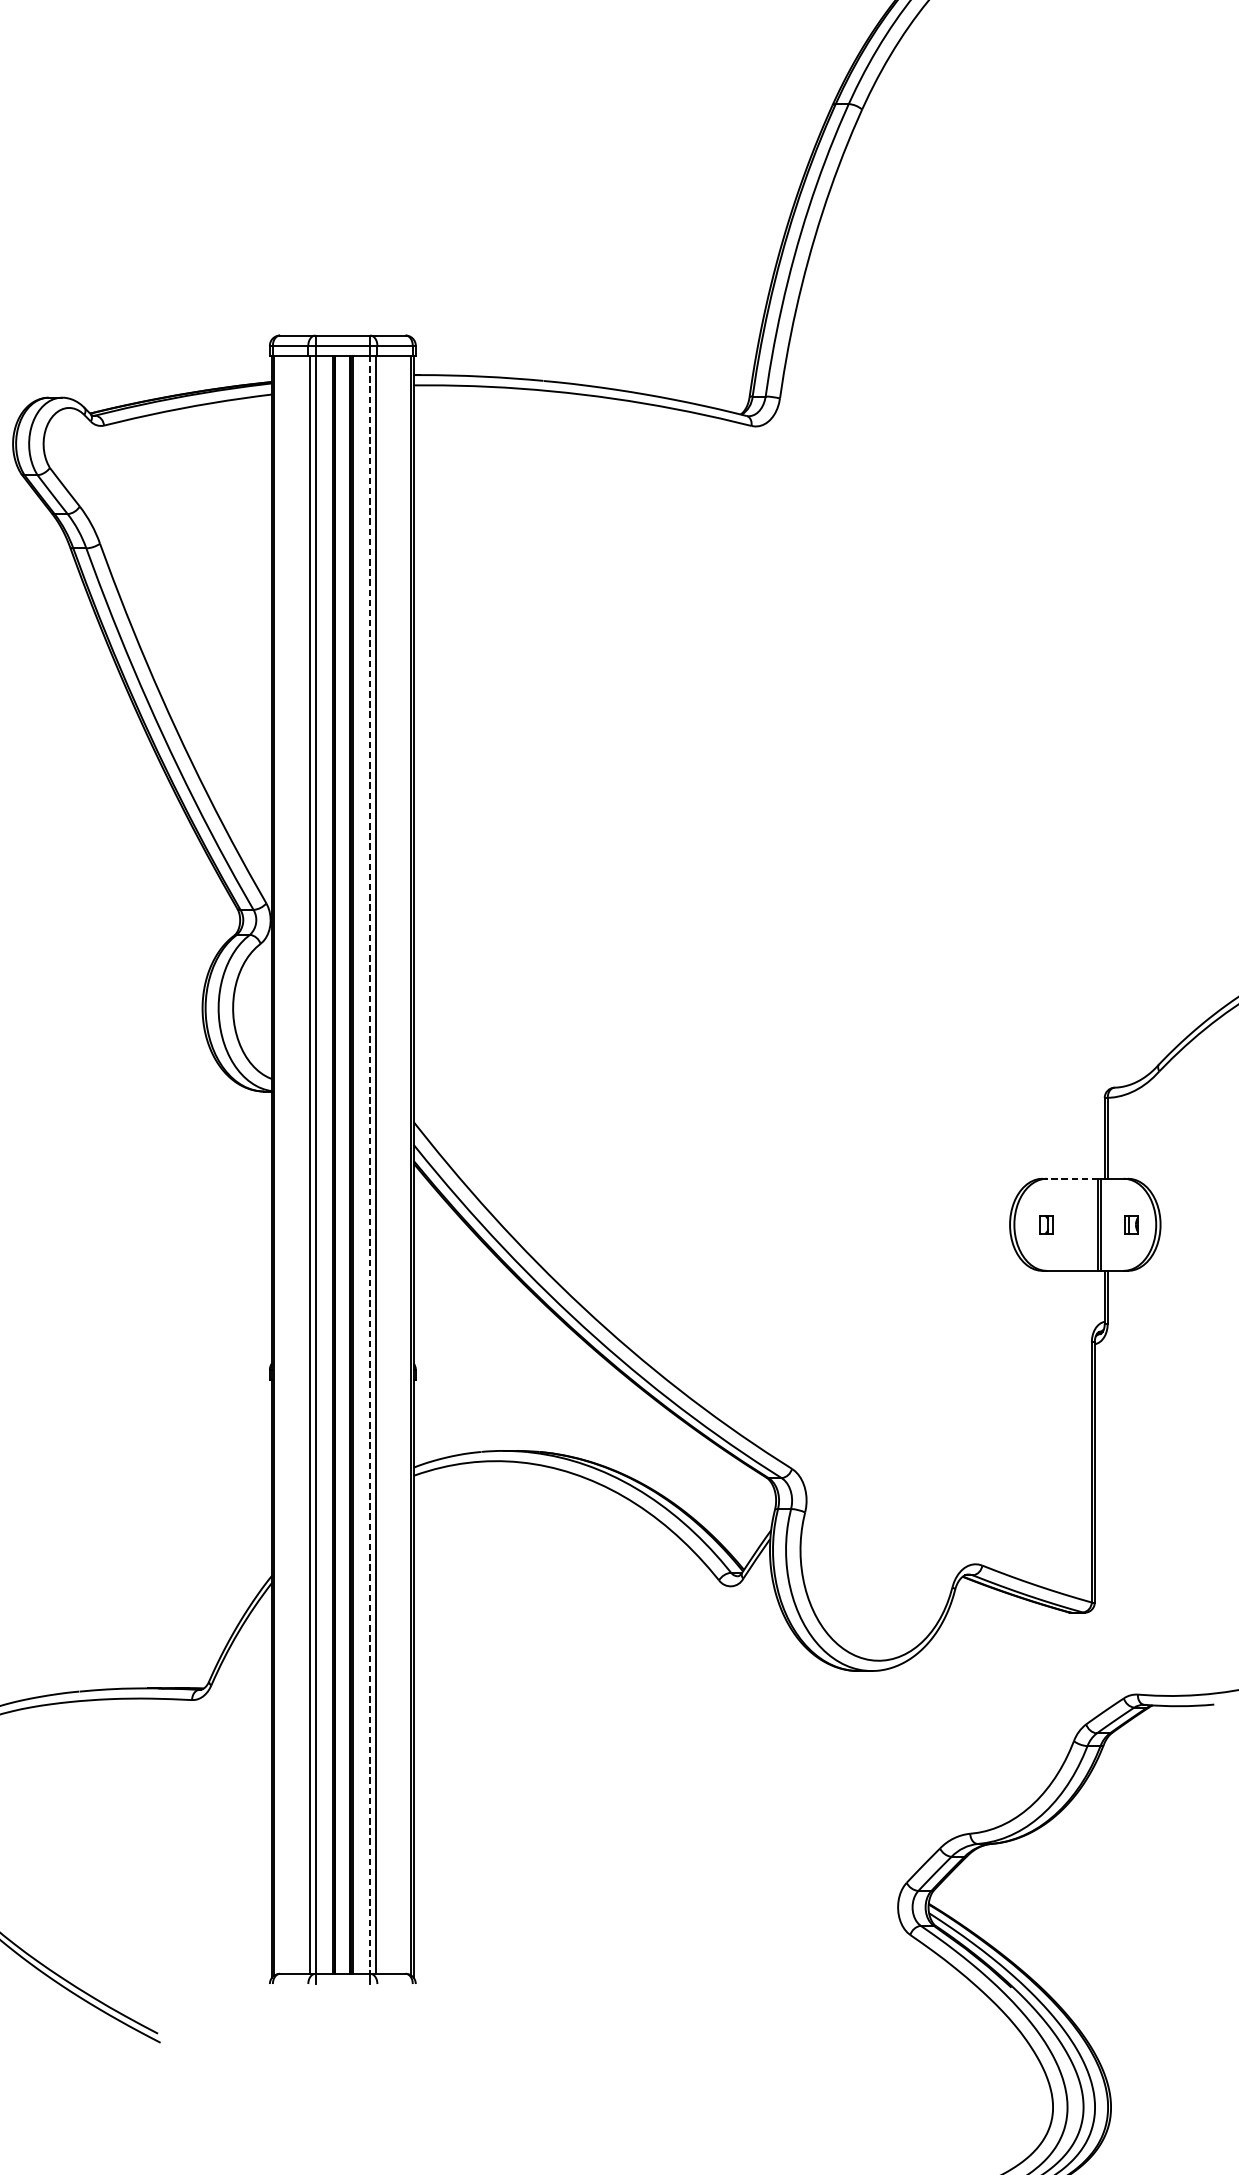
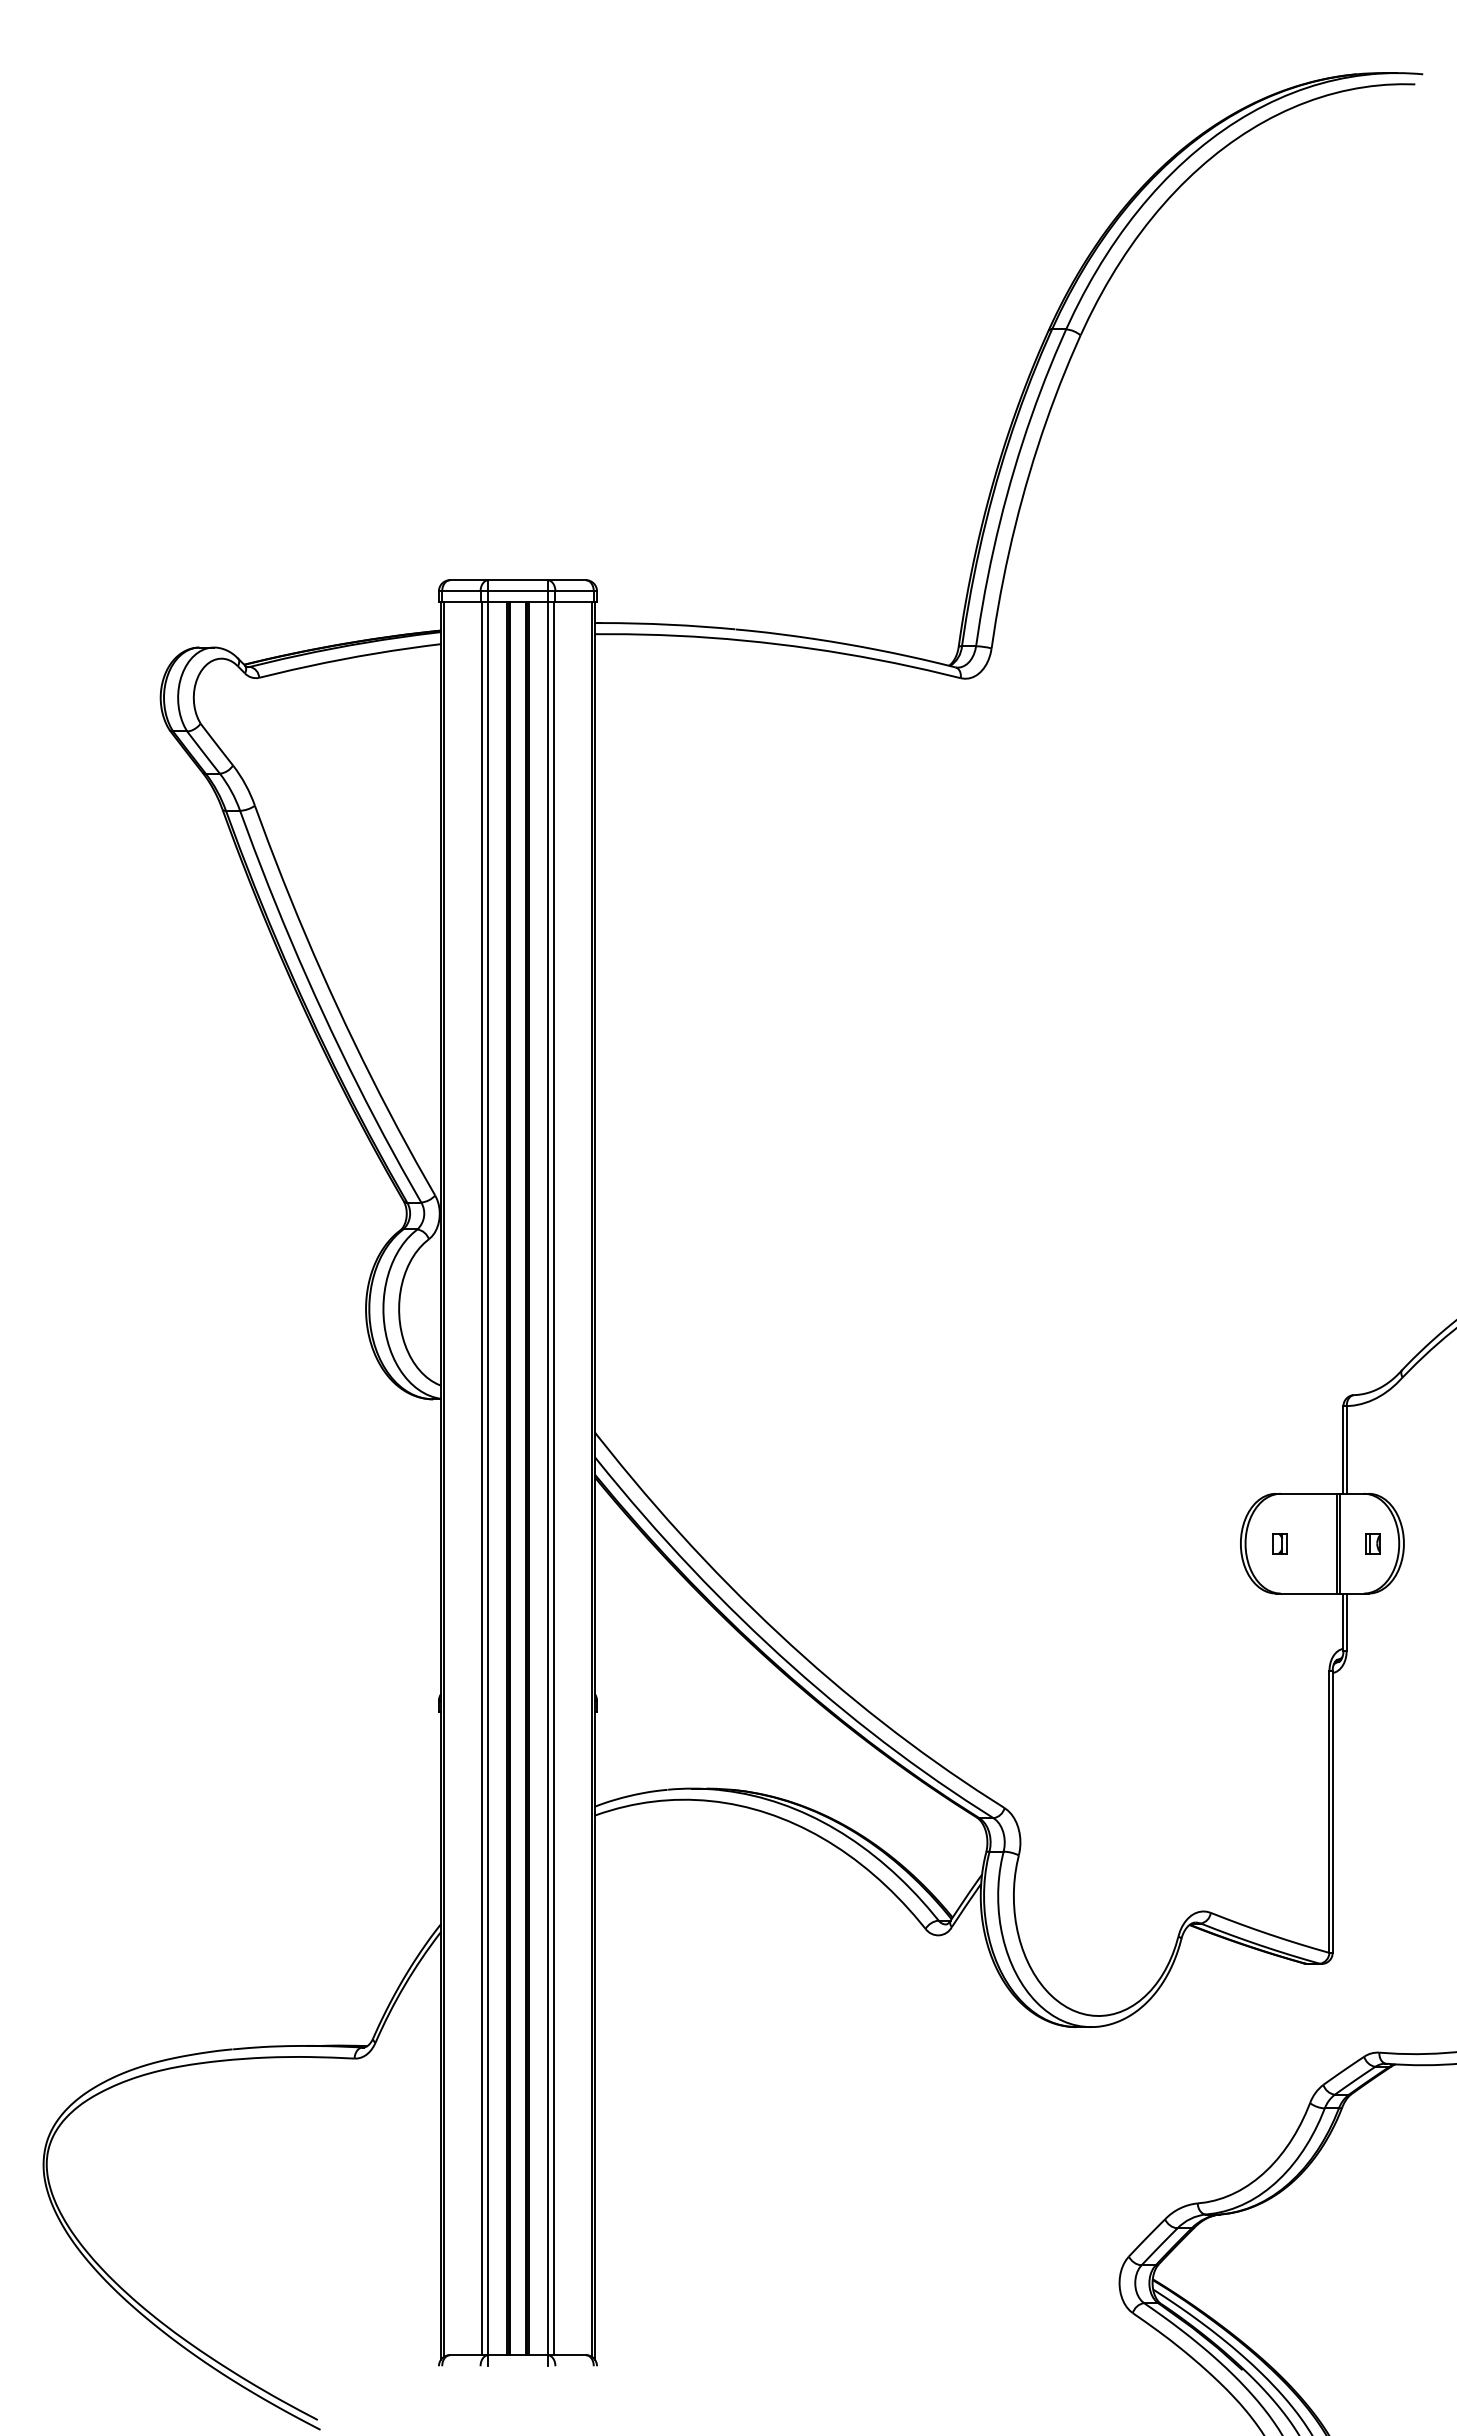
line: (370, 1165) -> (547, 1479), dashed -> solid
line: (1072, 1178) -> (1308, 1493), dashed -> solid

